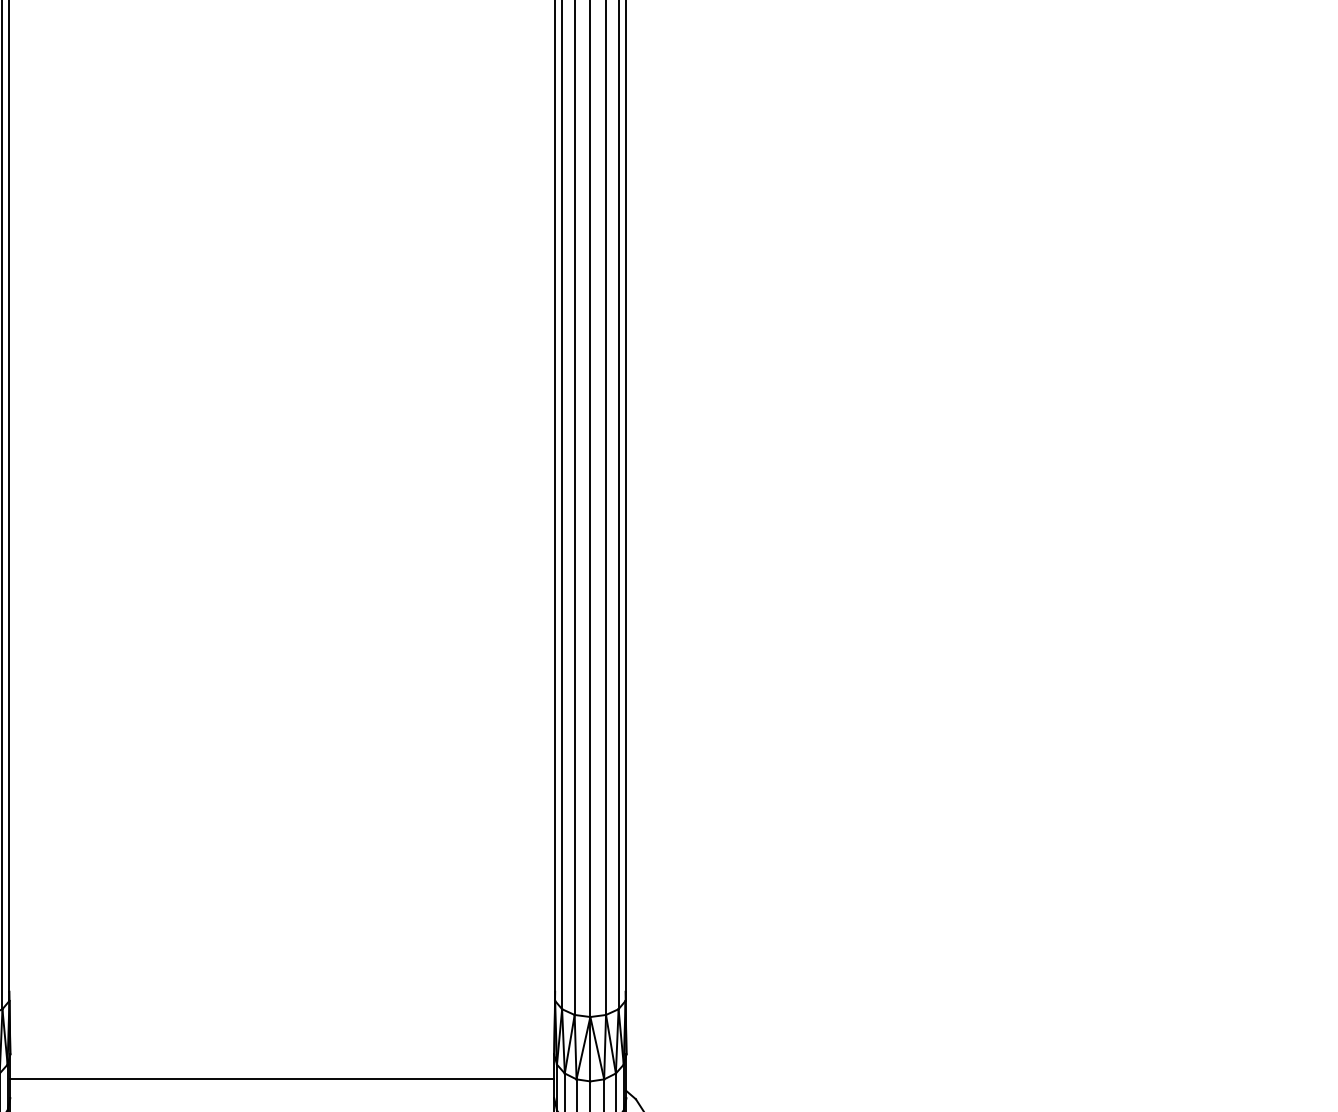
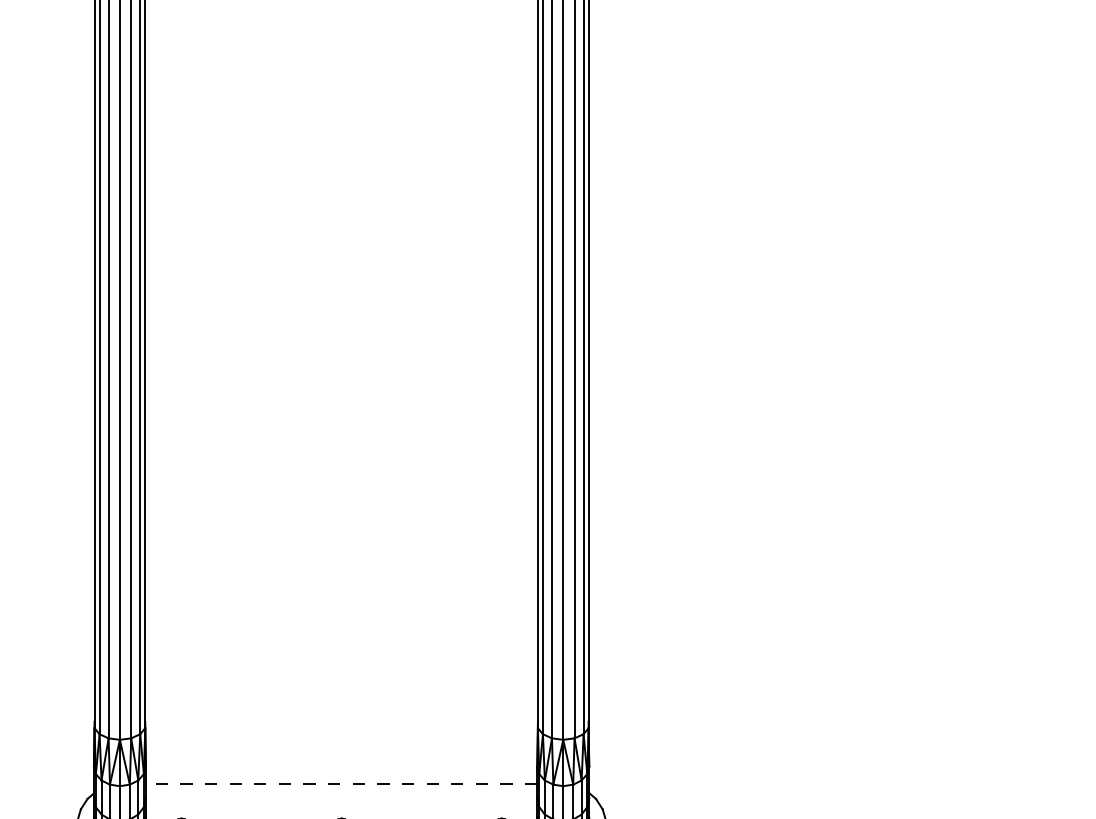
line: (282, 1079) -> (341, 784), solid -> dashed

